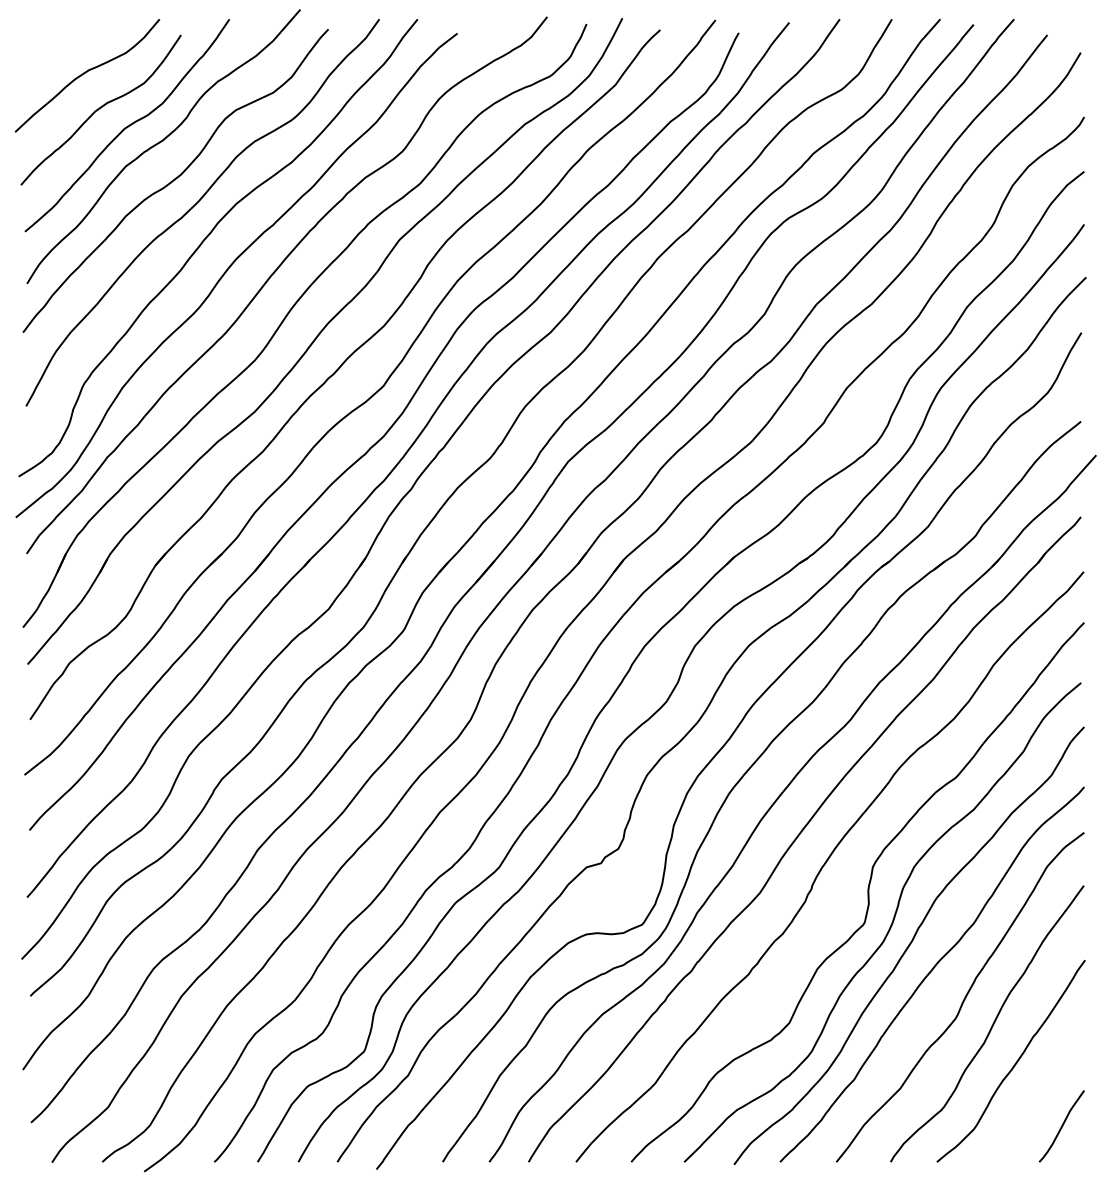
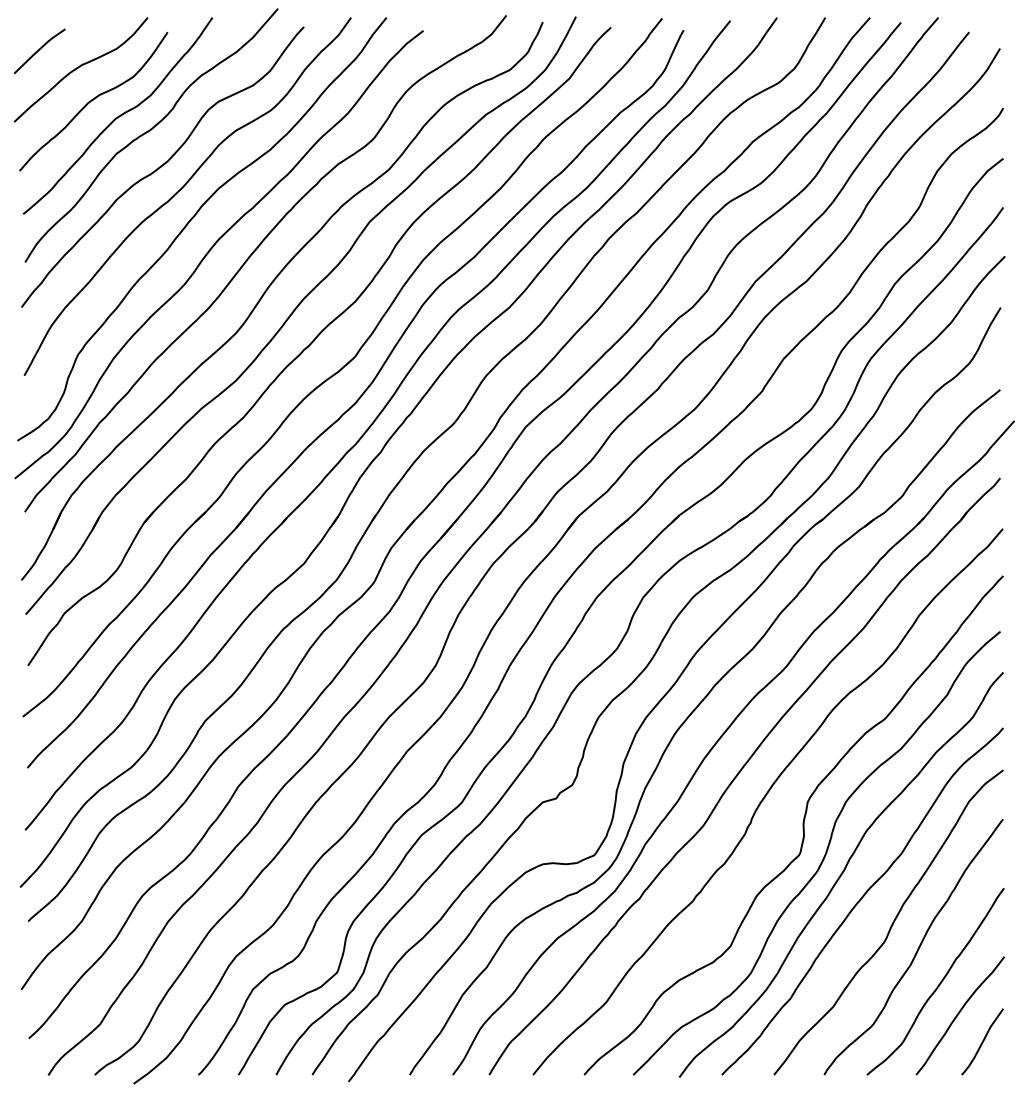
line: (42, 55) -> (39, 51), added
curve: (1035, 1098) -> (958, 1016), added

